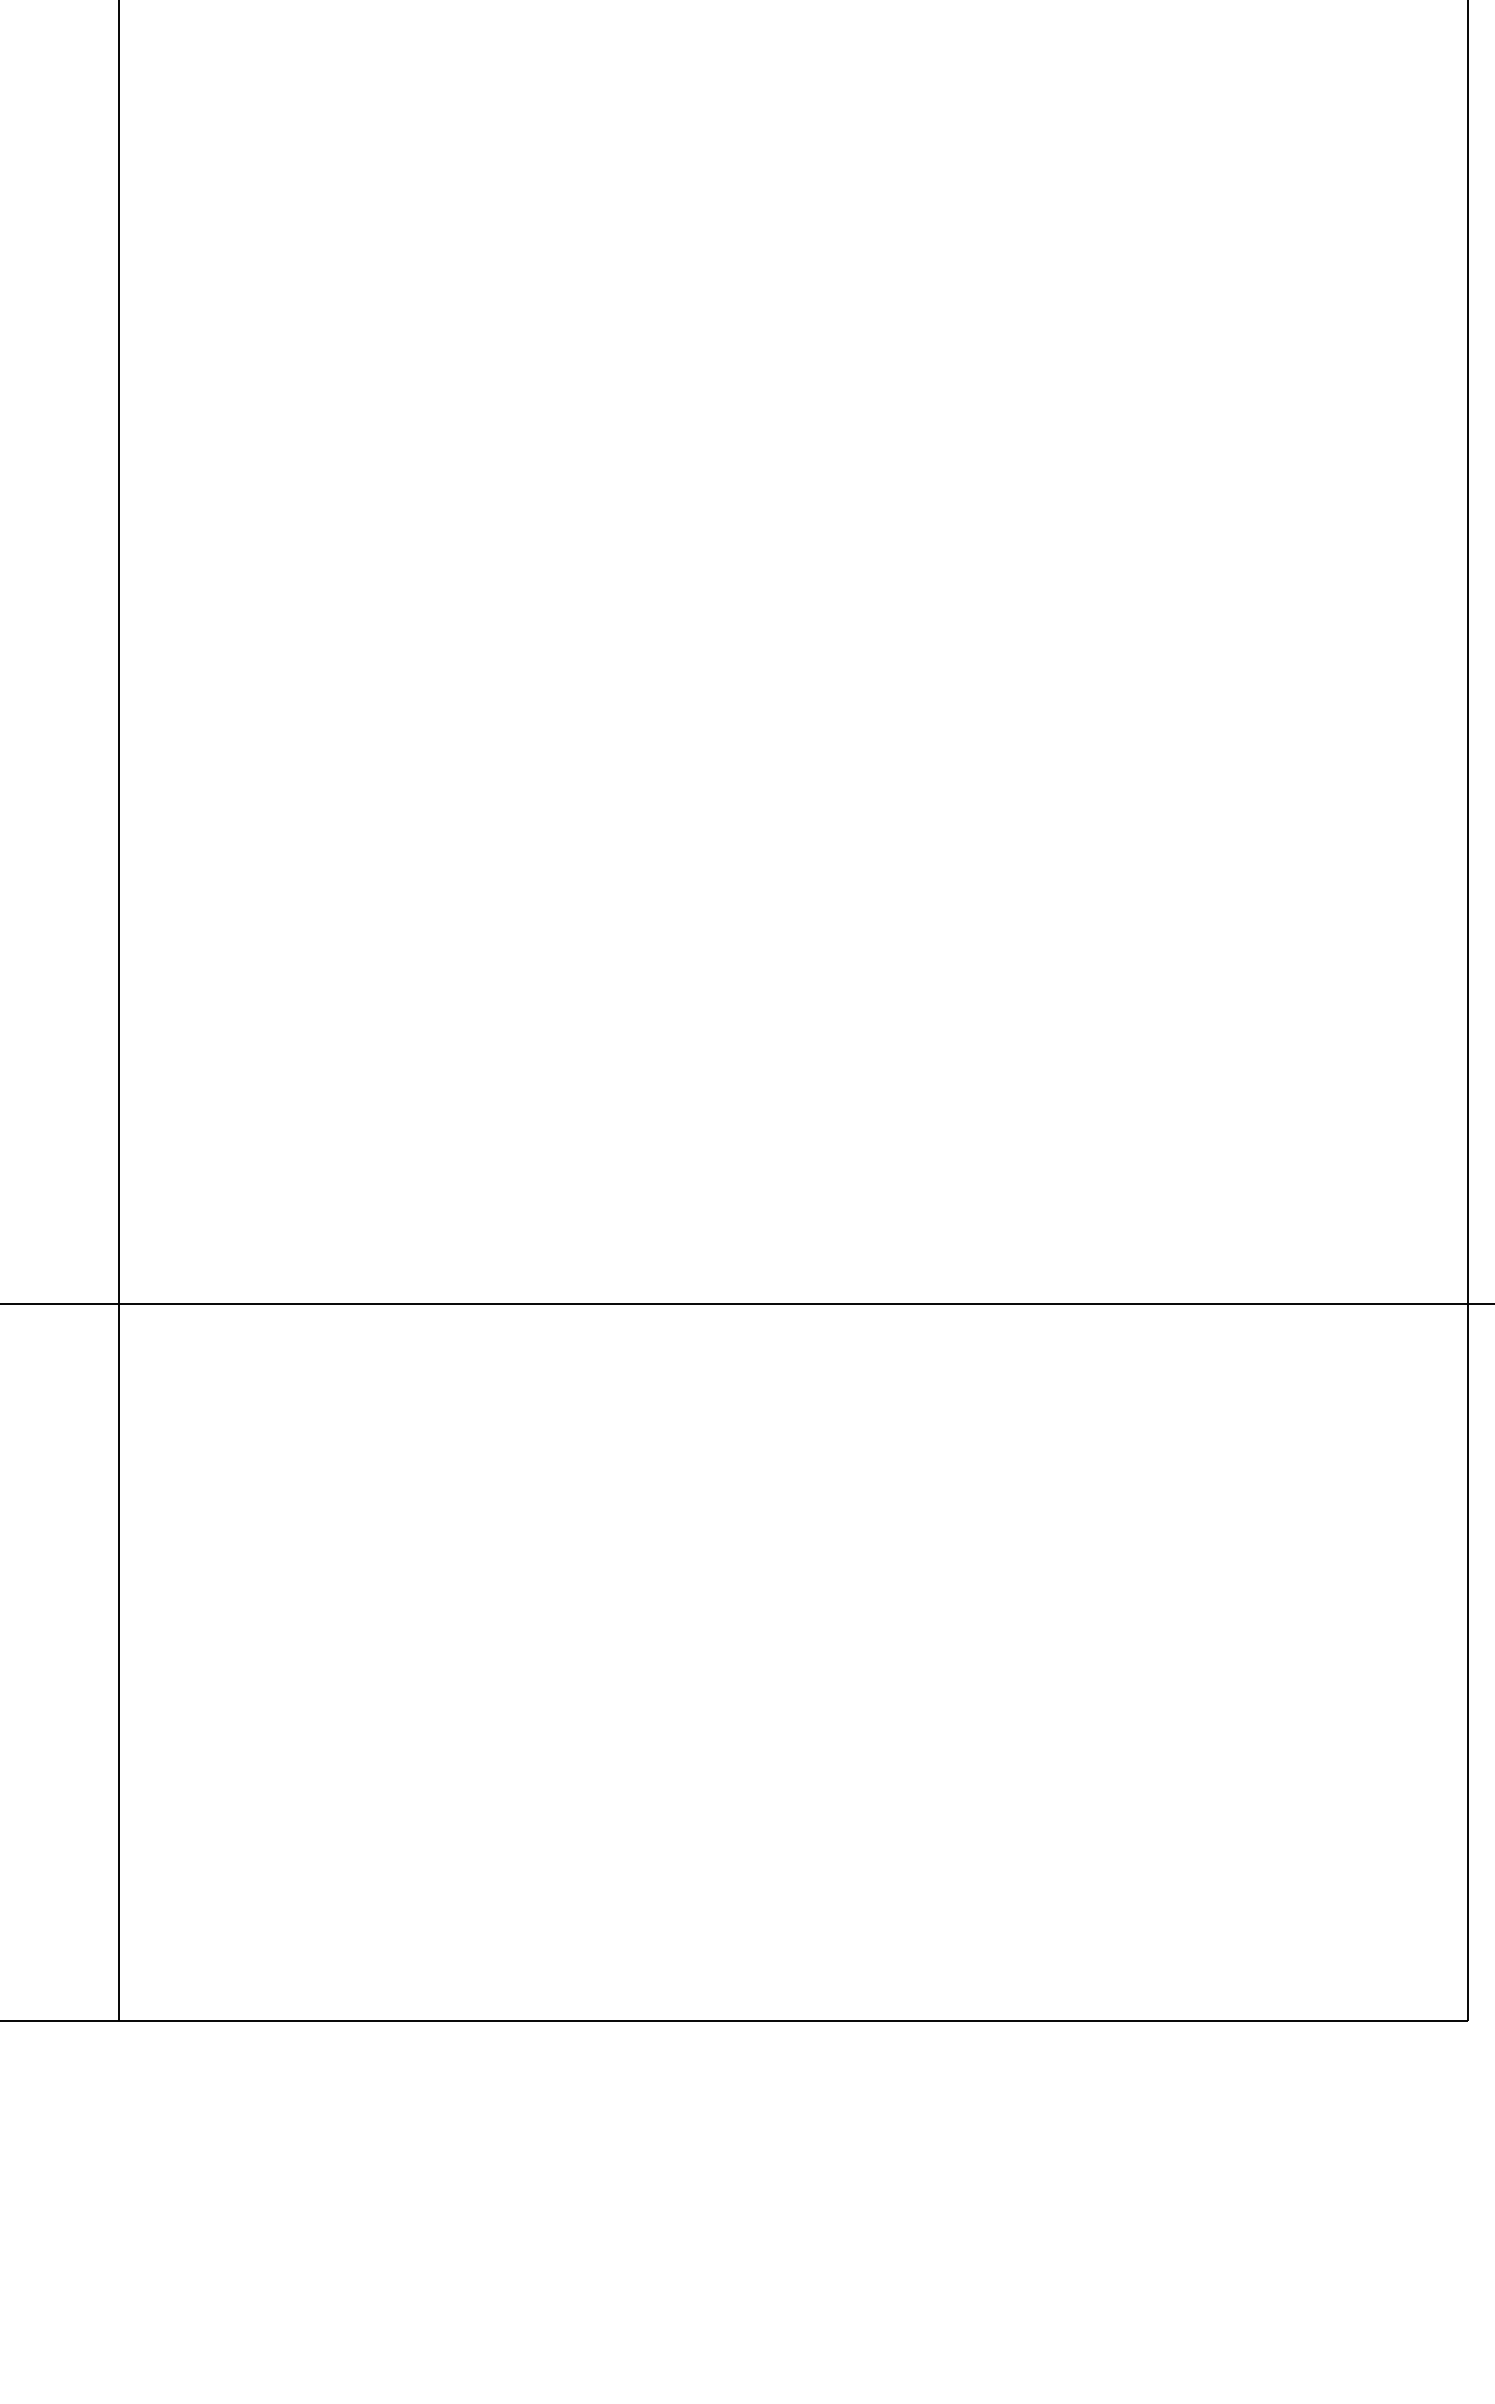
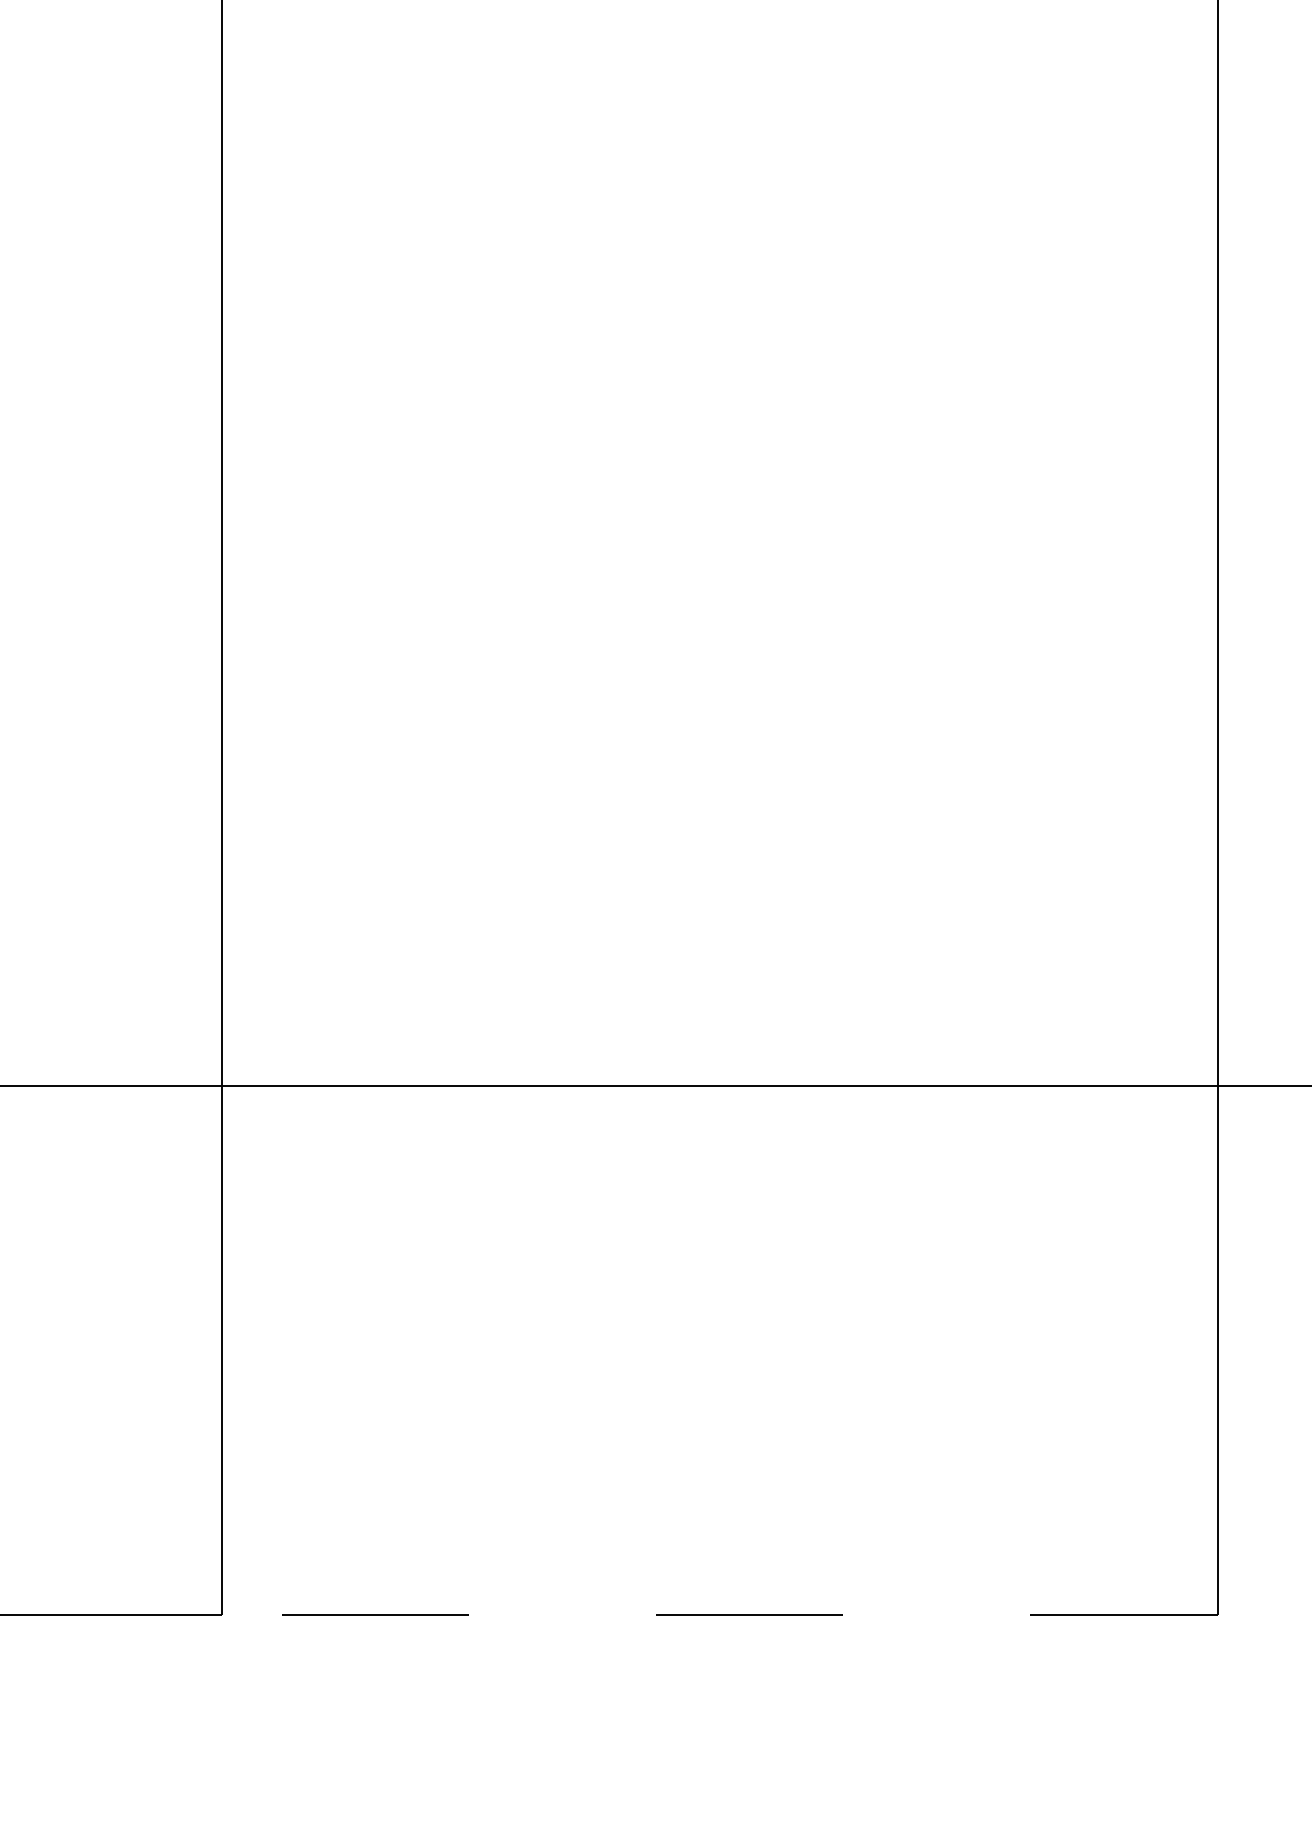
line: (793, 2021) -> (719, 1615), solid -> dashed

